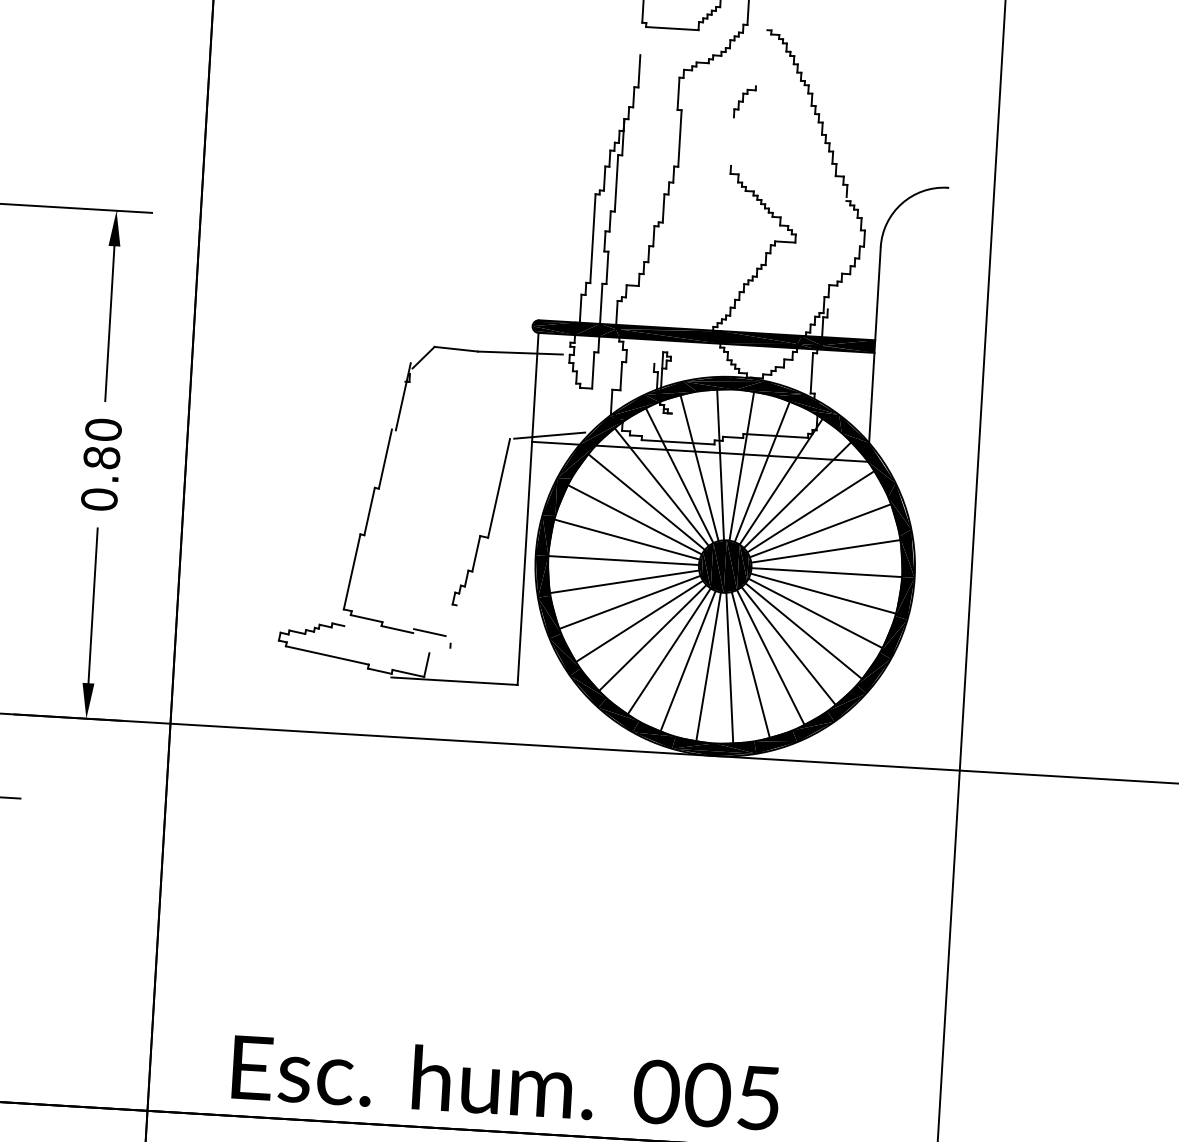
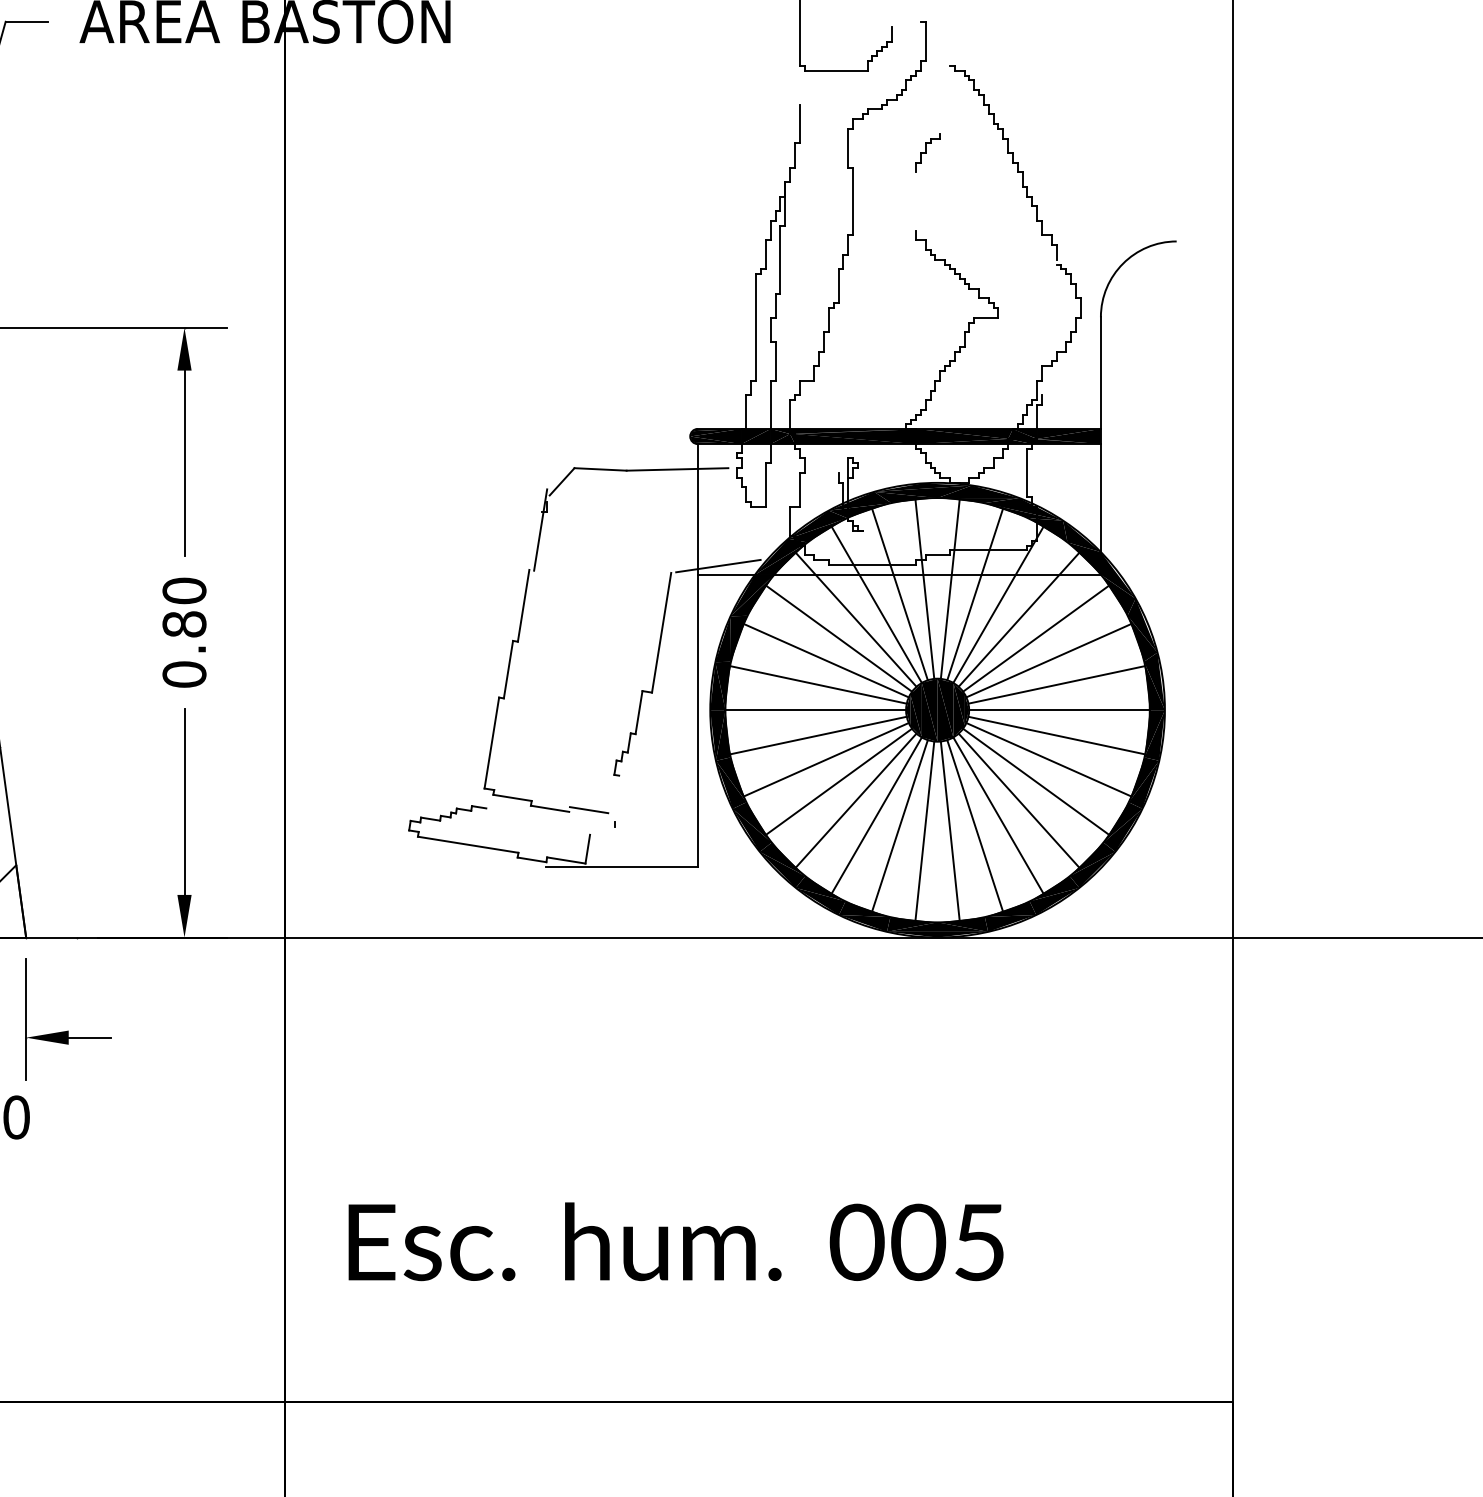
text: (505, 1082) -> (675, 1241), moved

